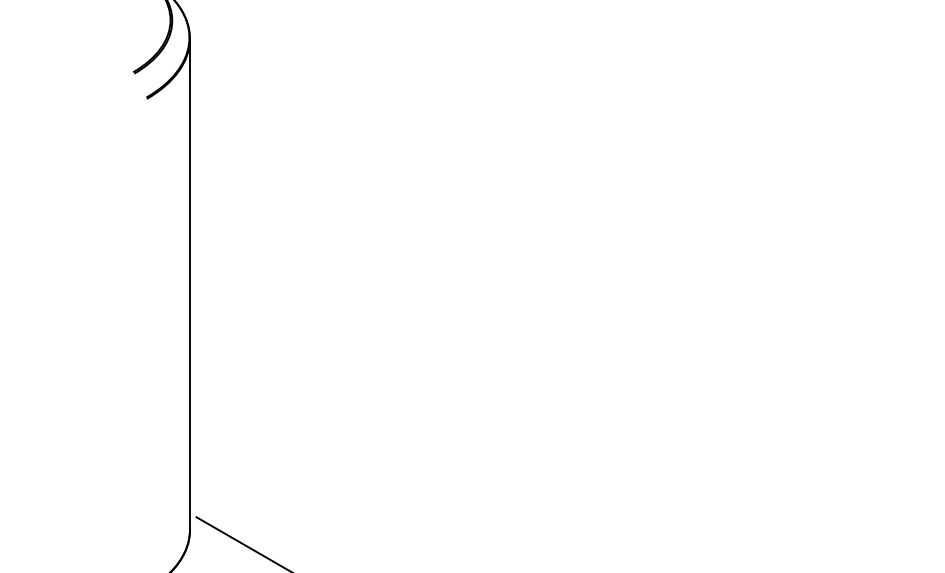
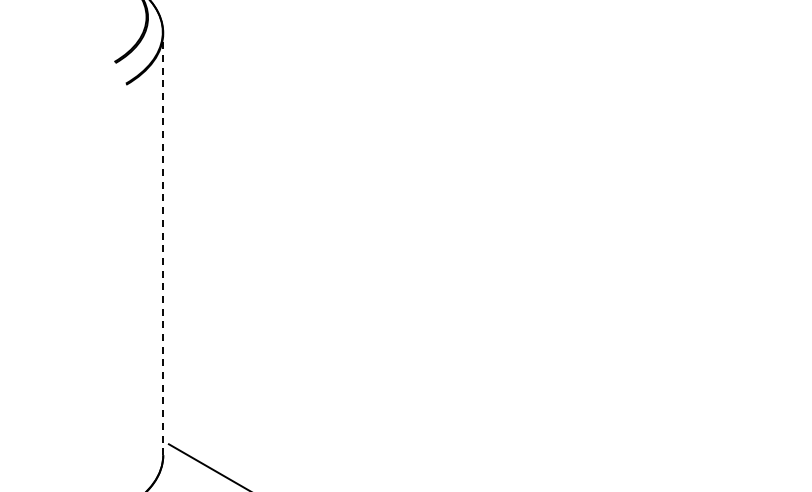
line: (190, 284) -> (163, 244), solid -> dashed

